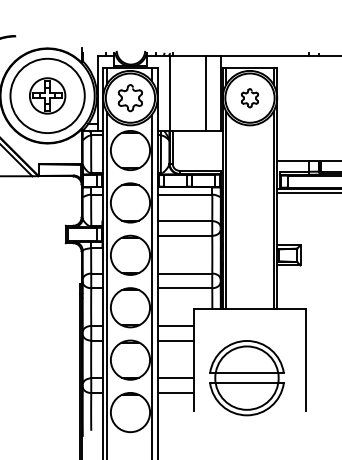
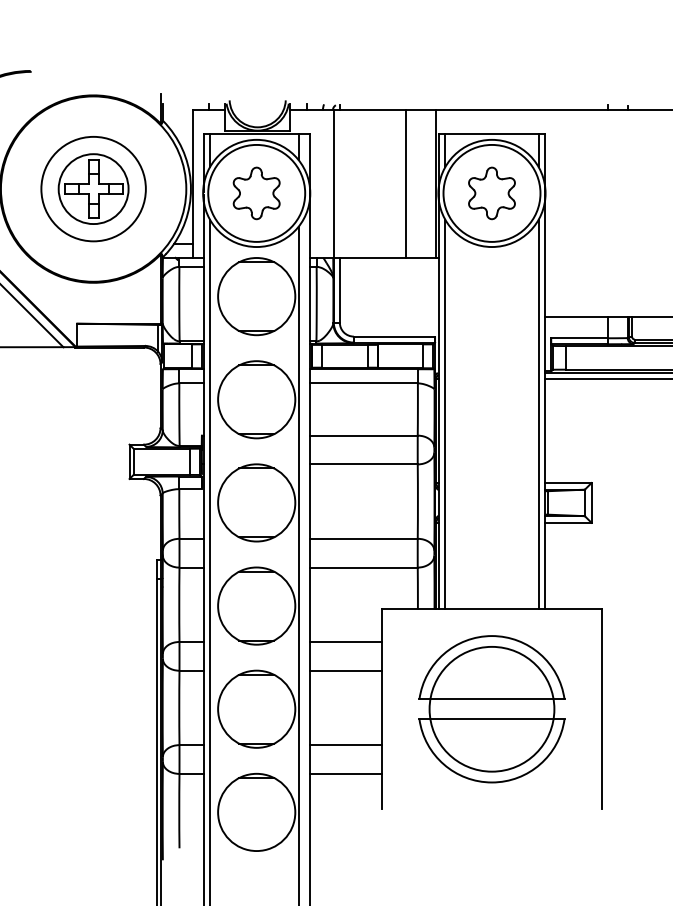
circle: (47, 95) -> (93, 188), size x0.71
part: (249, 98) -> (491, 194), size x1.43
part: (246, 378) -> (491, 709), moved

